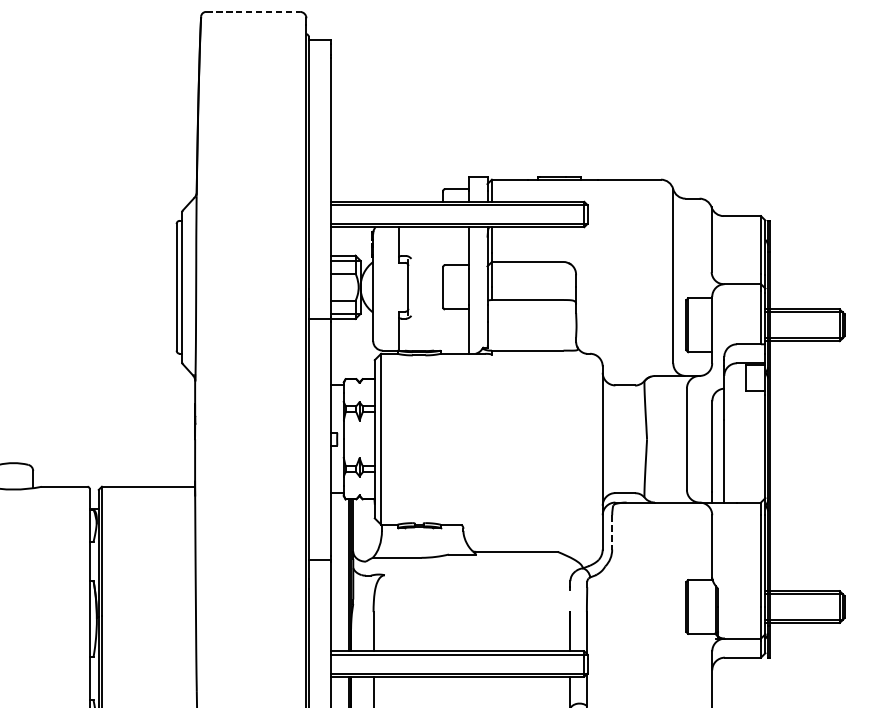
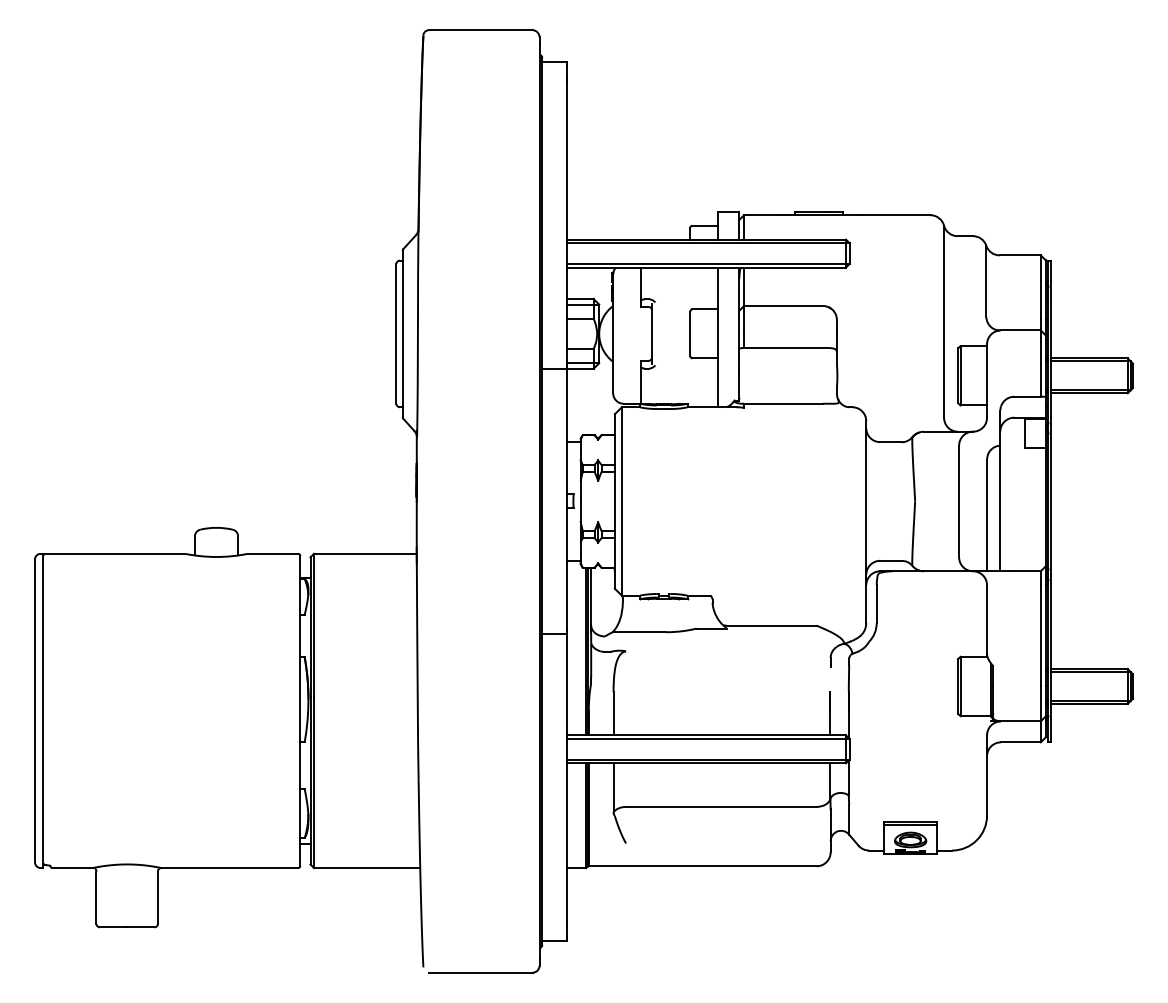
line: (252, 12) -> (480, 30), dashed -> solid
line: (612, 532) -> (876, 604), dashed -> solid

